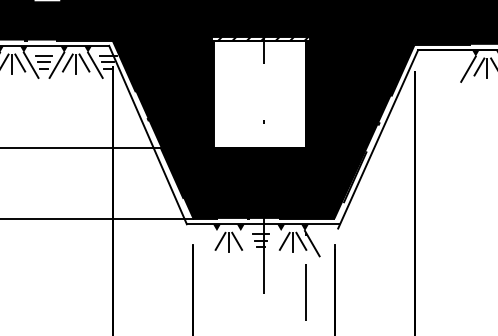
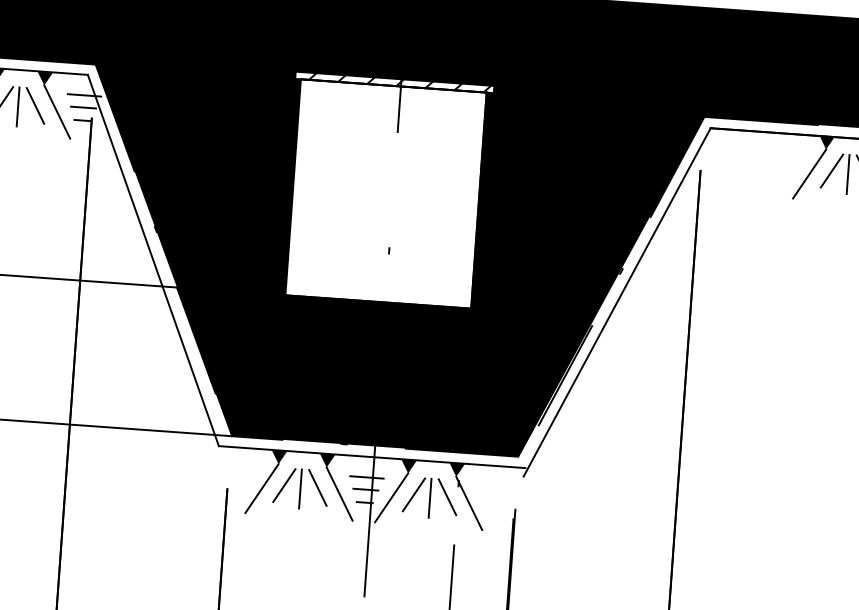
line: (209, 243) -> (261, 488), added
line: (247, 243) -> (338, 493), added
line: (273, 243) -> (390, 497), added

